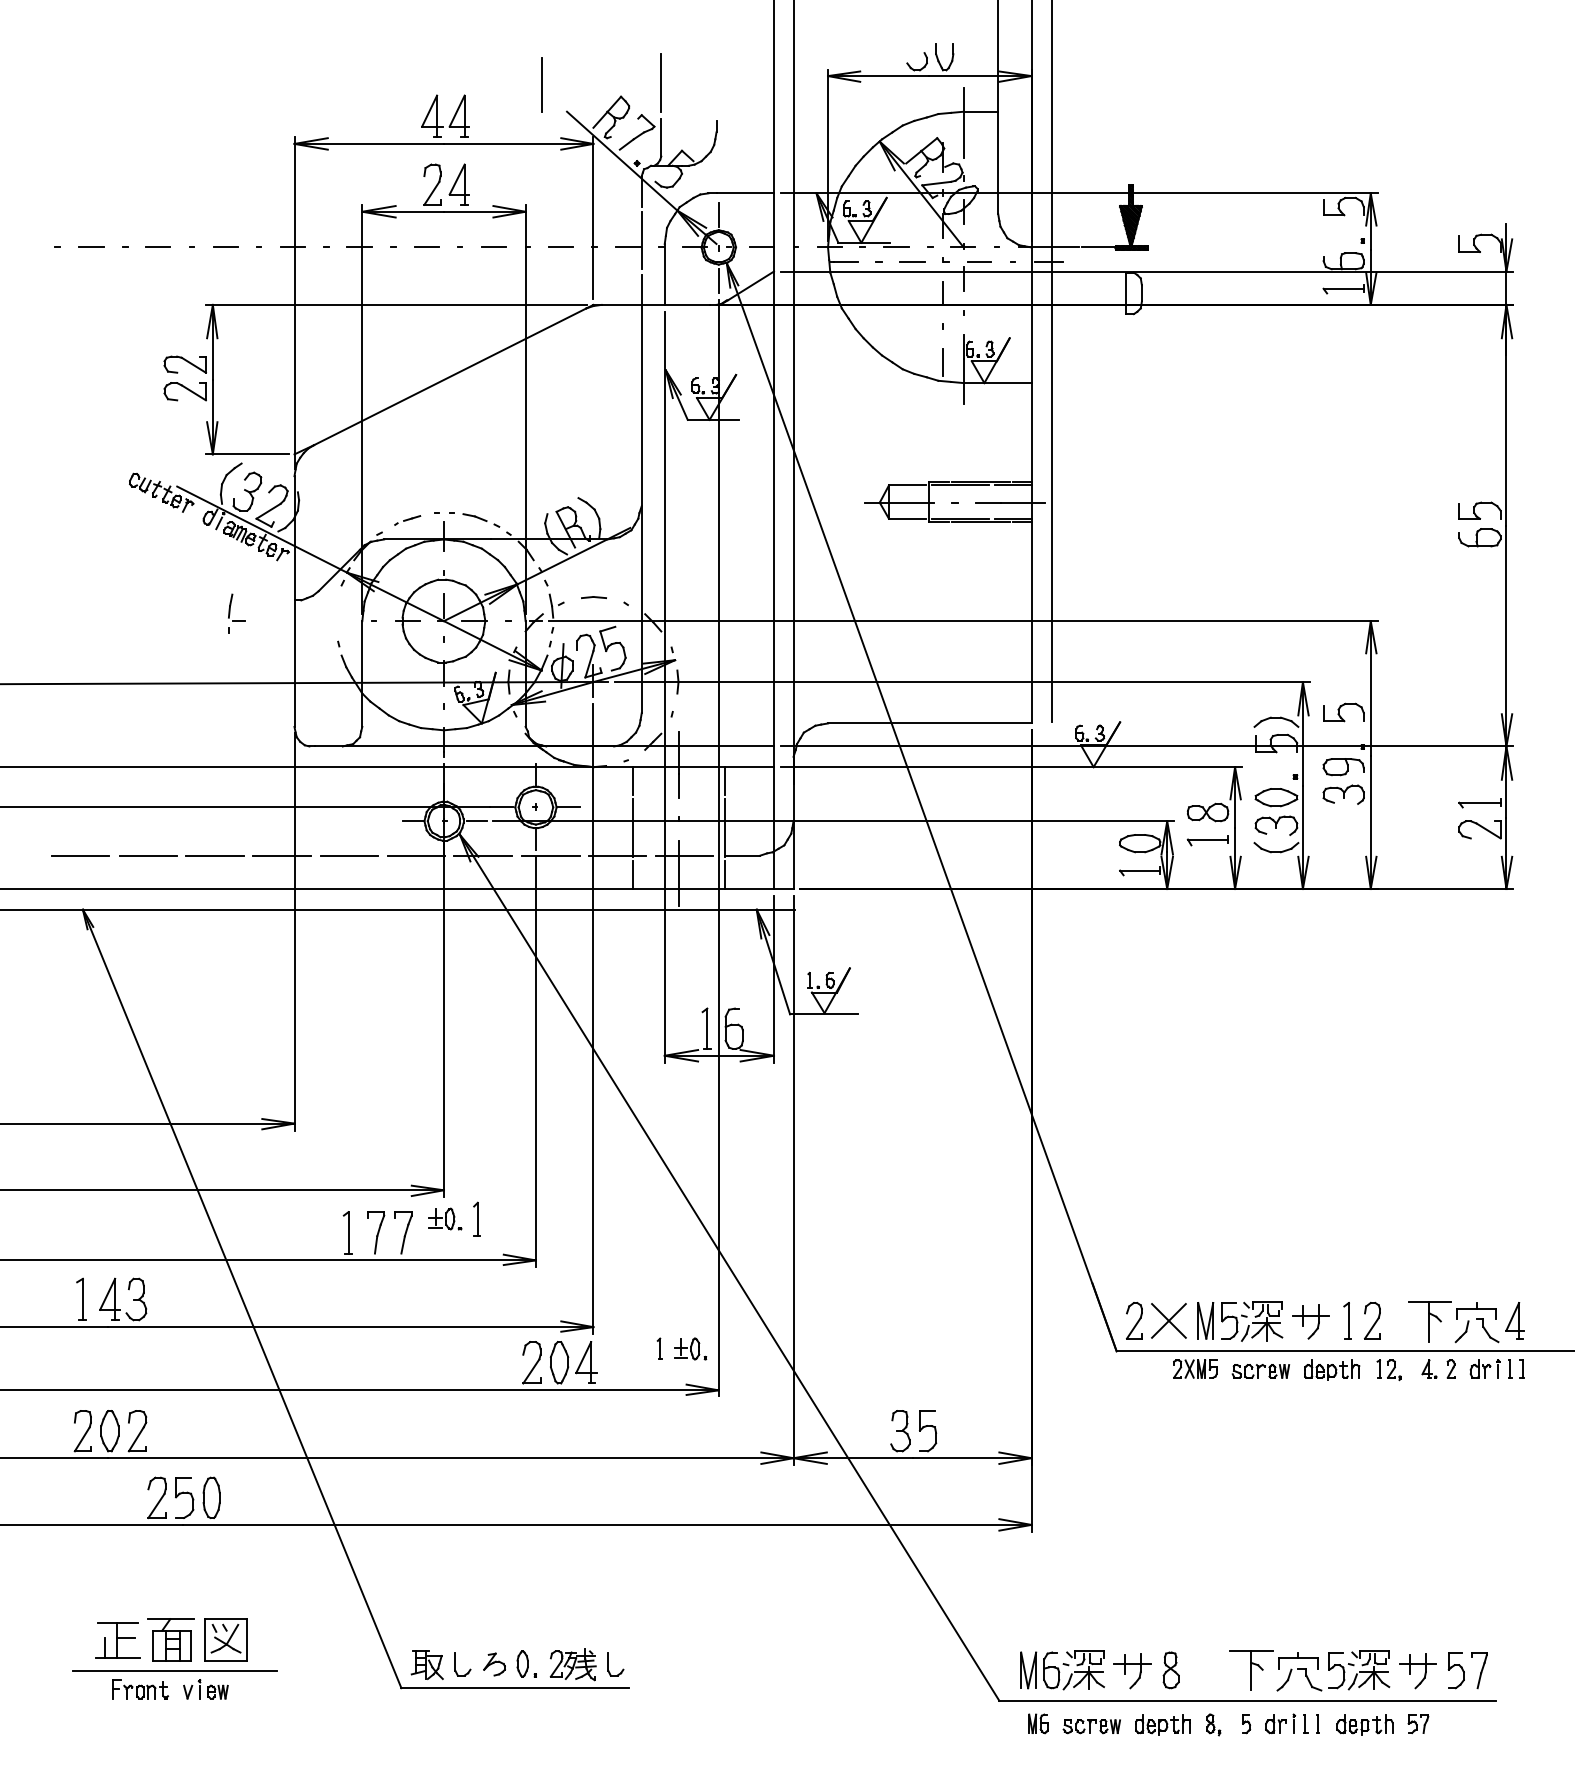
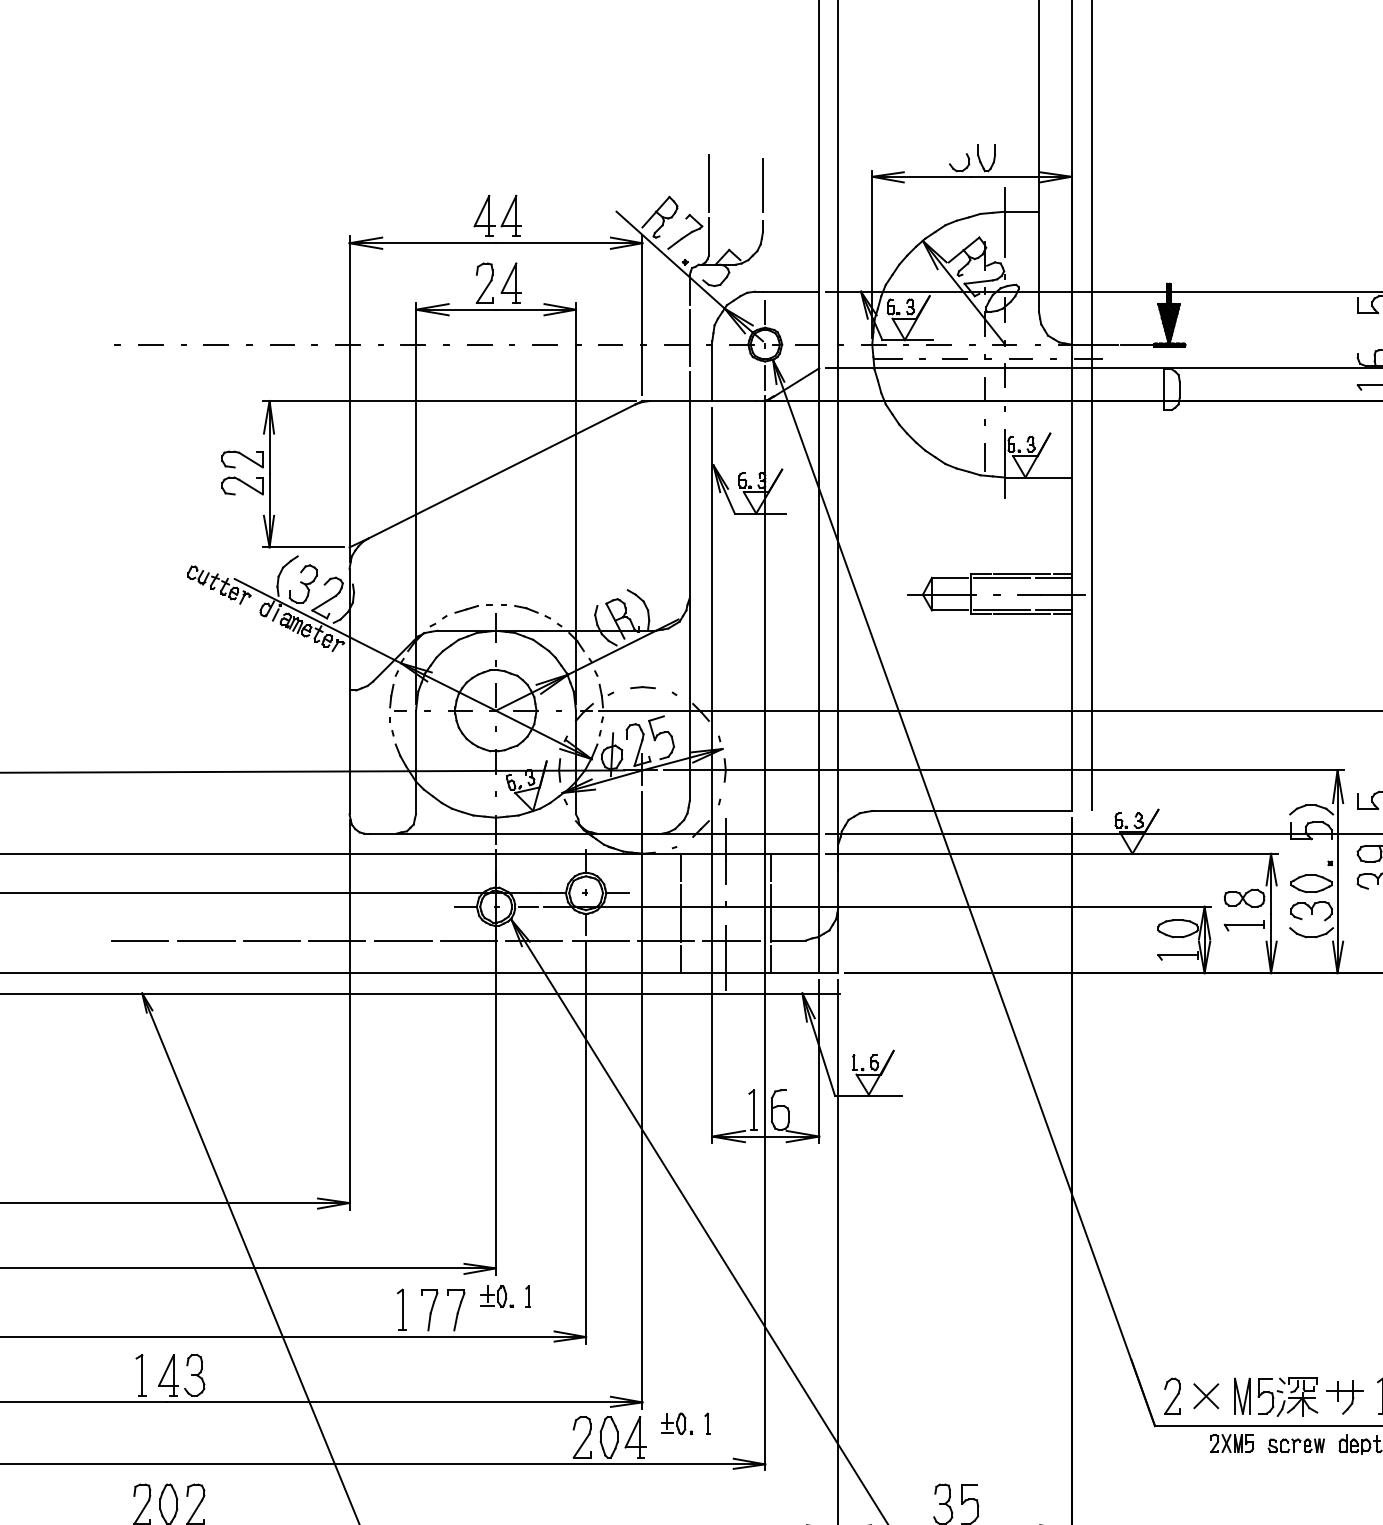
line: (541, 84) -> (763, 185), moved
part: (407, 520) -> (460, 612), size x1.43
part: (236, 613) -> (397, 703), moved
part: (476, 1218) -> (527, 1296), size x0.62
part: (1168, 1320) -> (1205, 1395), size x0.71
part: (690, 1348) -> (676, 1423), moved

